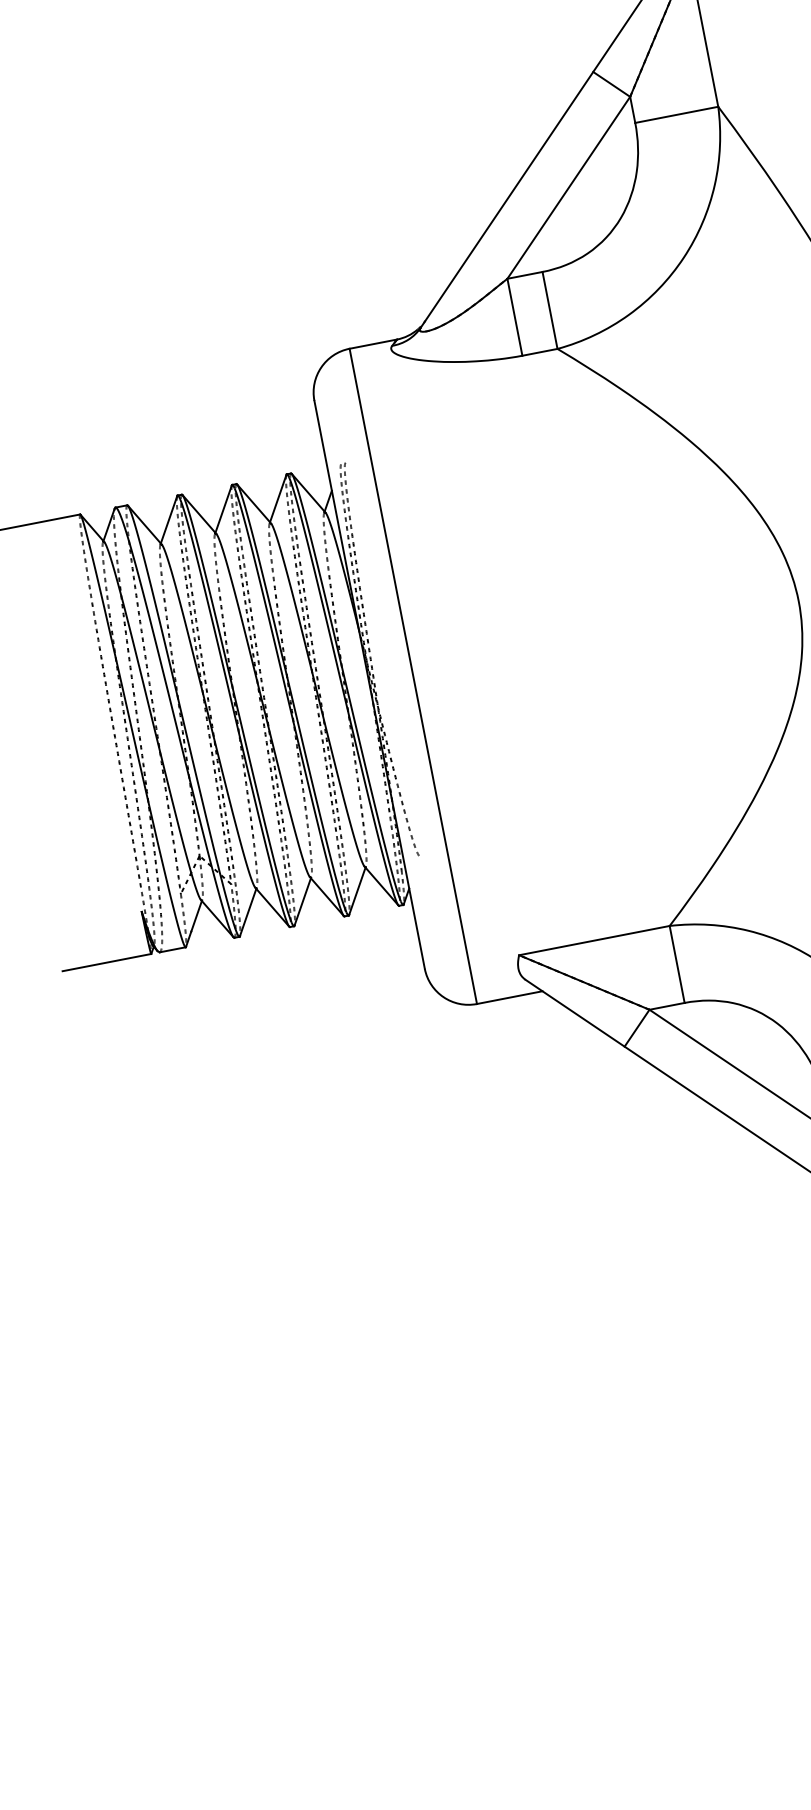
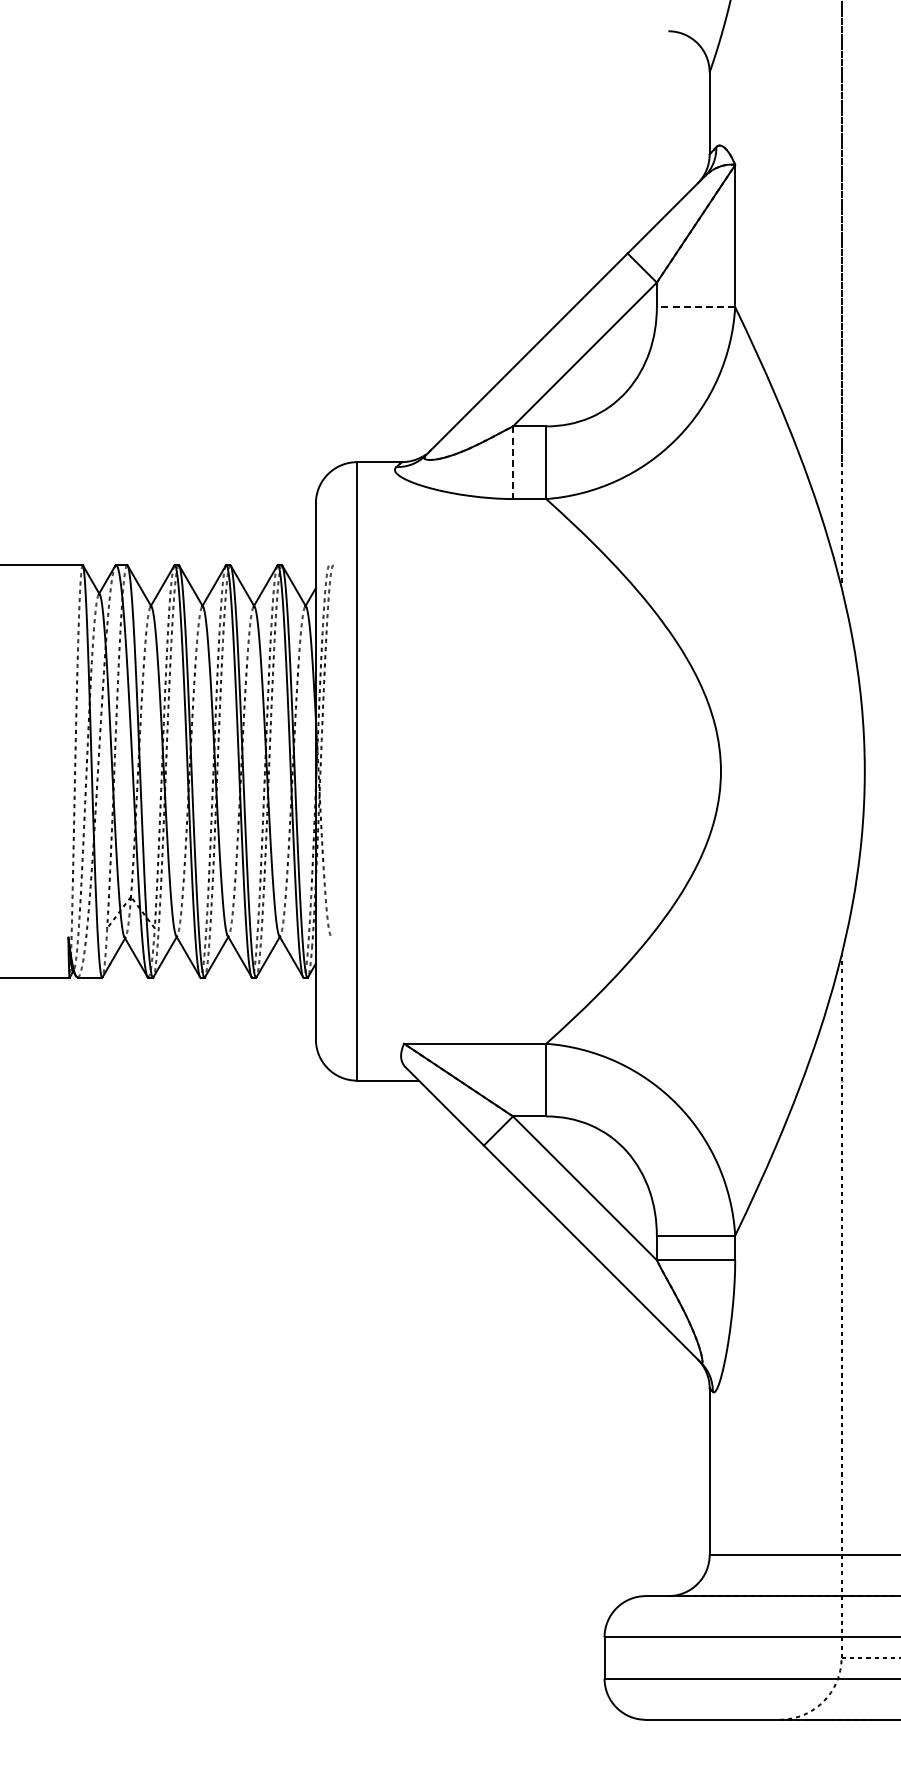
line: (676, 115) -> (695, 307), solid -> dashed
line: (515, 317) -> (513, 463), solid -> dashed

